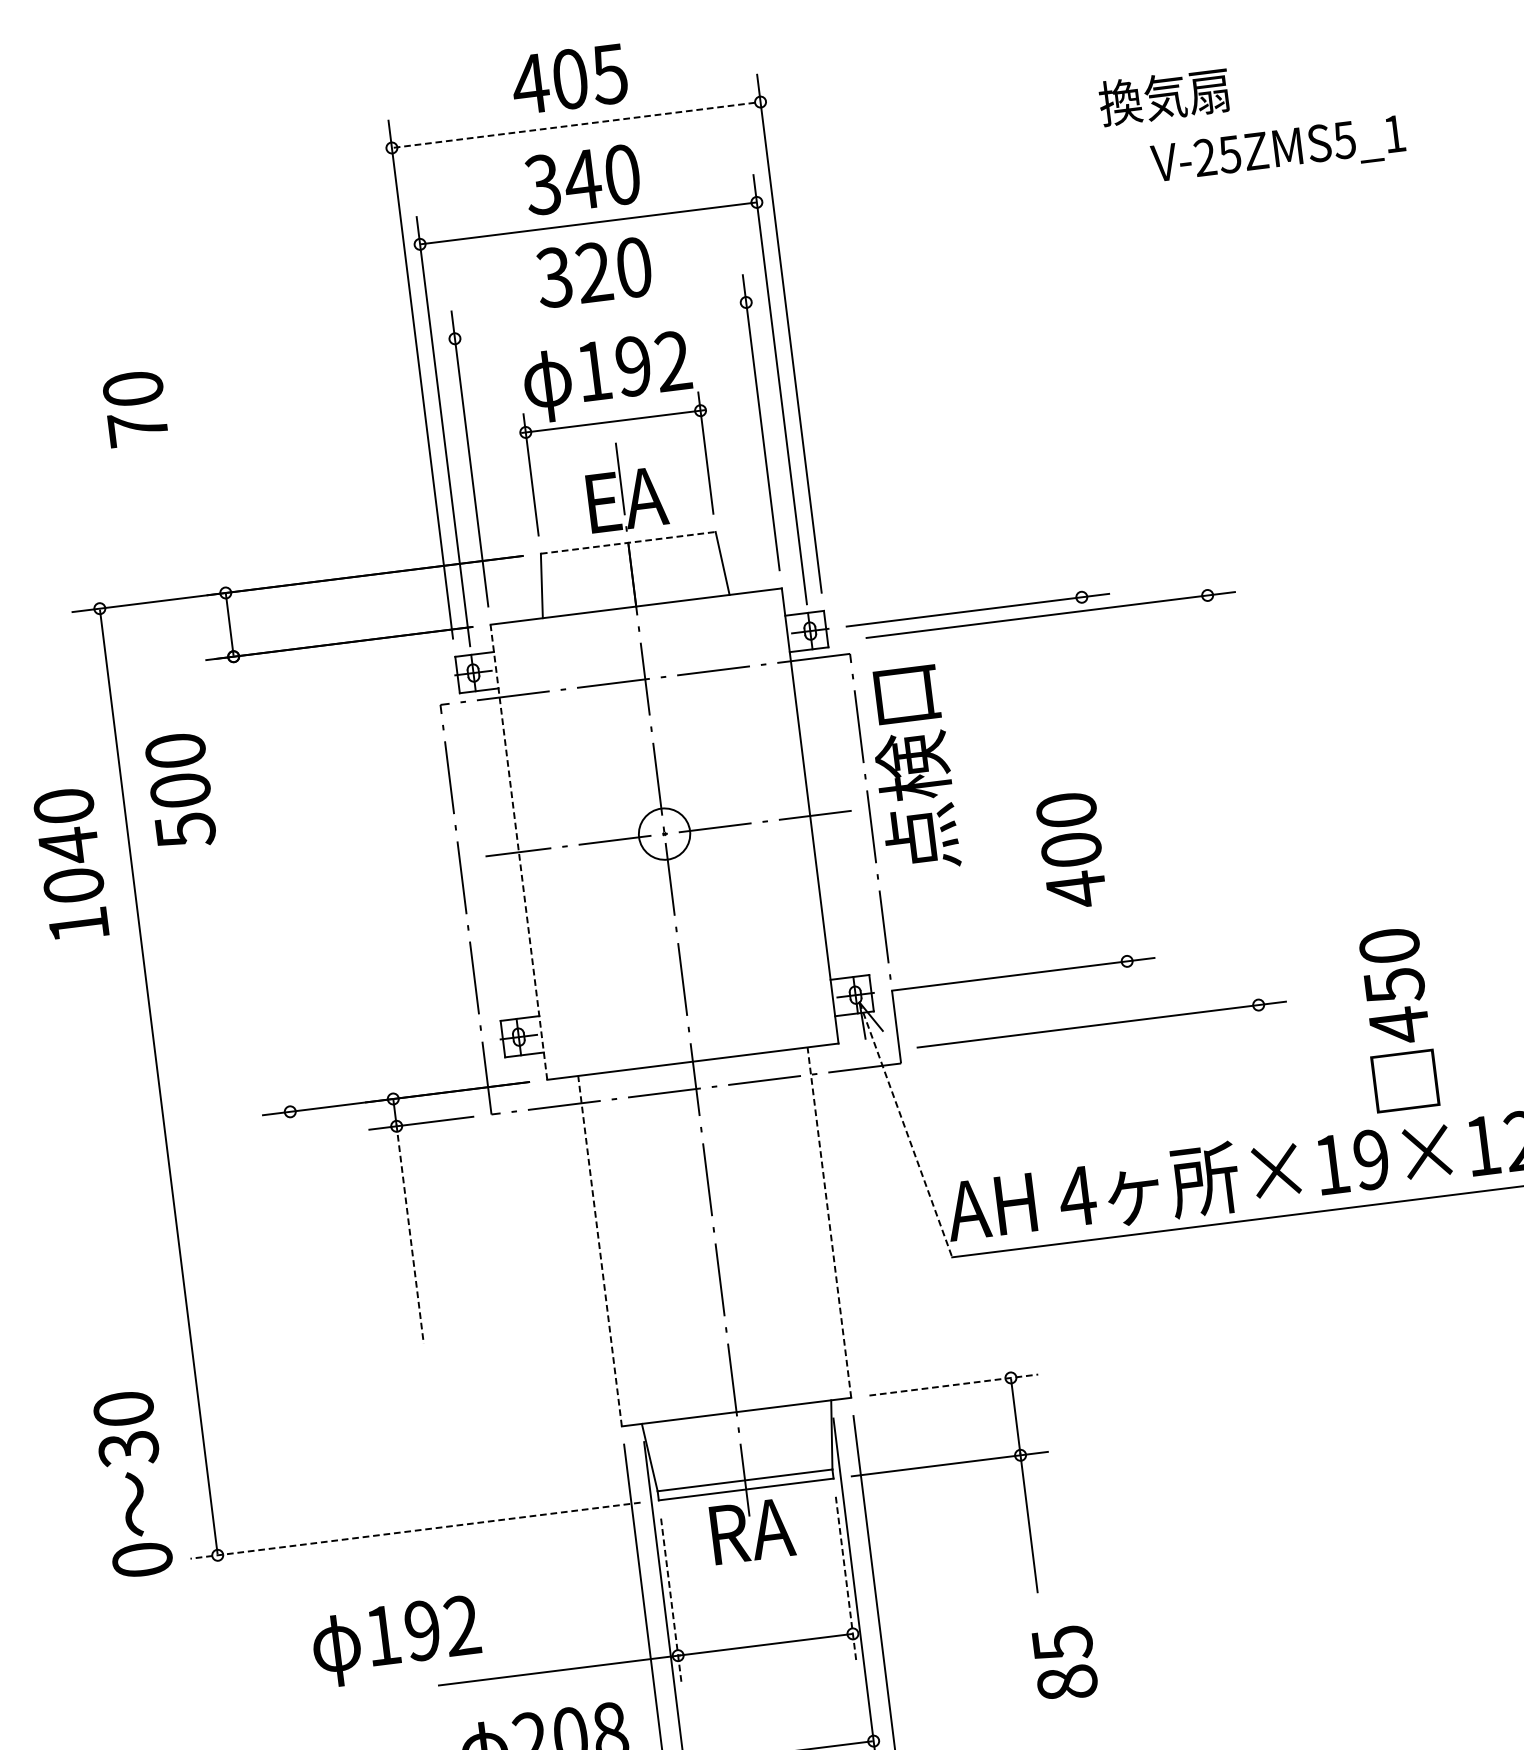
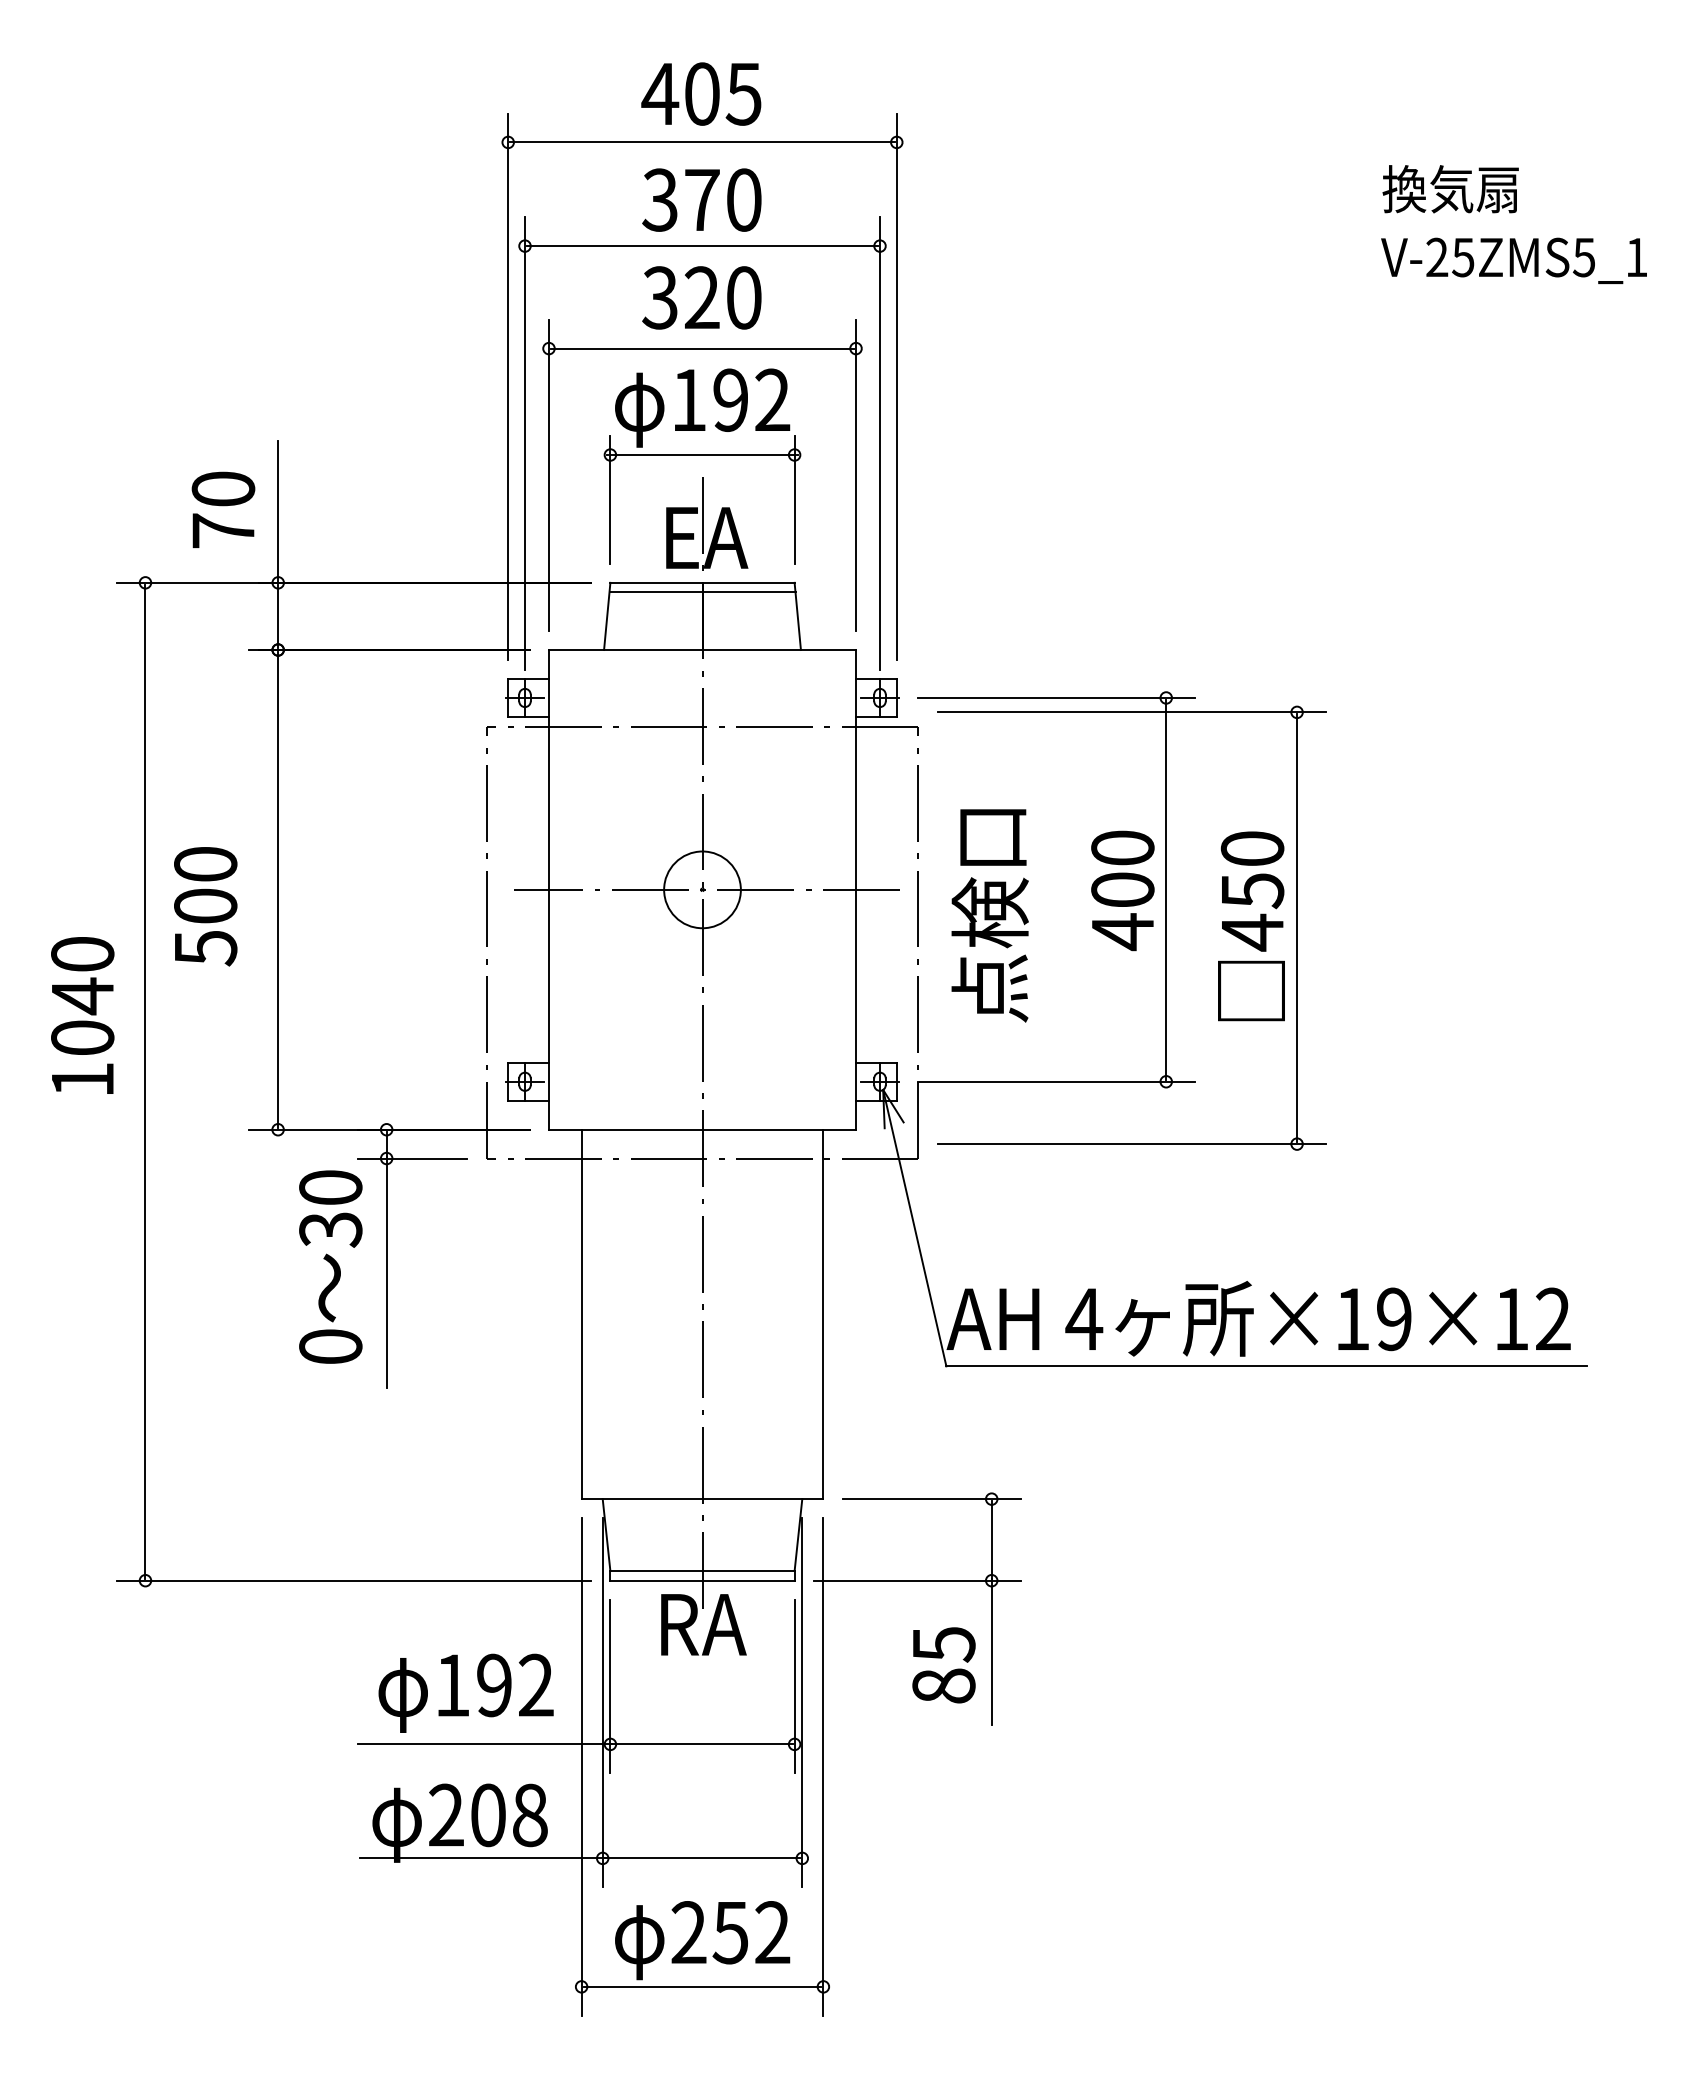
text: (1164, 97) -> (1450, 189), moved
line: (577, 124) -> (703, 142), dashed -> solid
text: (1277, 151) -> (1513, 260), moved
text: (582, 179) -> (702, 199), 340 -> 370
line: (600, 320) -> (702, 348), added
text: (135, 408) -> (223, 509), moved
line: (217, 525) -> (278, 511), added
line: (629, 542) -> (703, 582), dashed -> solid
line: (629, 552) -> (702, 592), added
text: (912, 769) -> (989, 915), moved
line: (1104, 778) -> (1166, 889), added
text: (180, 790) -> (205, 906), moved
line: (1233, 800) -> (1297, 928), added
circle: (664, 833) -> (702, 889), size x1.43
text: (1071, 850) -> (1122, 890), moved
line: (518, 851) -> (548, 889), dashed -> solid
text: (71, 864) -> (82, 1015), moved
line: (262, 883) -> (278, 889), added
text: (1397, 1019) -> (1251, 926), moved
line: (905, 1130) -> (914, 1228), dashed -> solid
line: (829, 1222) -> (823, 1314), dashed -> solid
line: (409, 1234) -> (386, 1272), dashed -> solid
line: (599, 1251) -> (581, 1314), dashed -> solid
line: (953, 1385) -> (931, 1499), dashed -> solid
text: (132, 1483) -> (330, 1266), moved
line: (415, 1530) -> (353, 1580), dashed -> solid
line: (845, 1578) -> (794, 1686), dashed -> solid
line: (671, 1600) -> (610, 1686), dashed -> solid
text: (396, 1640) -> (465, 1692), moved
text: (1064, 1663) -> (943, 1665), moved

